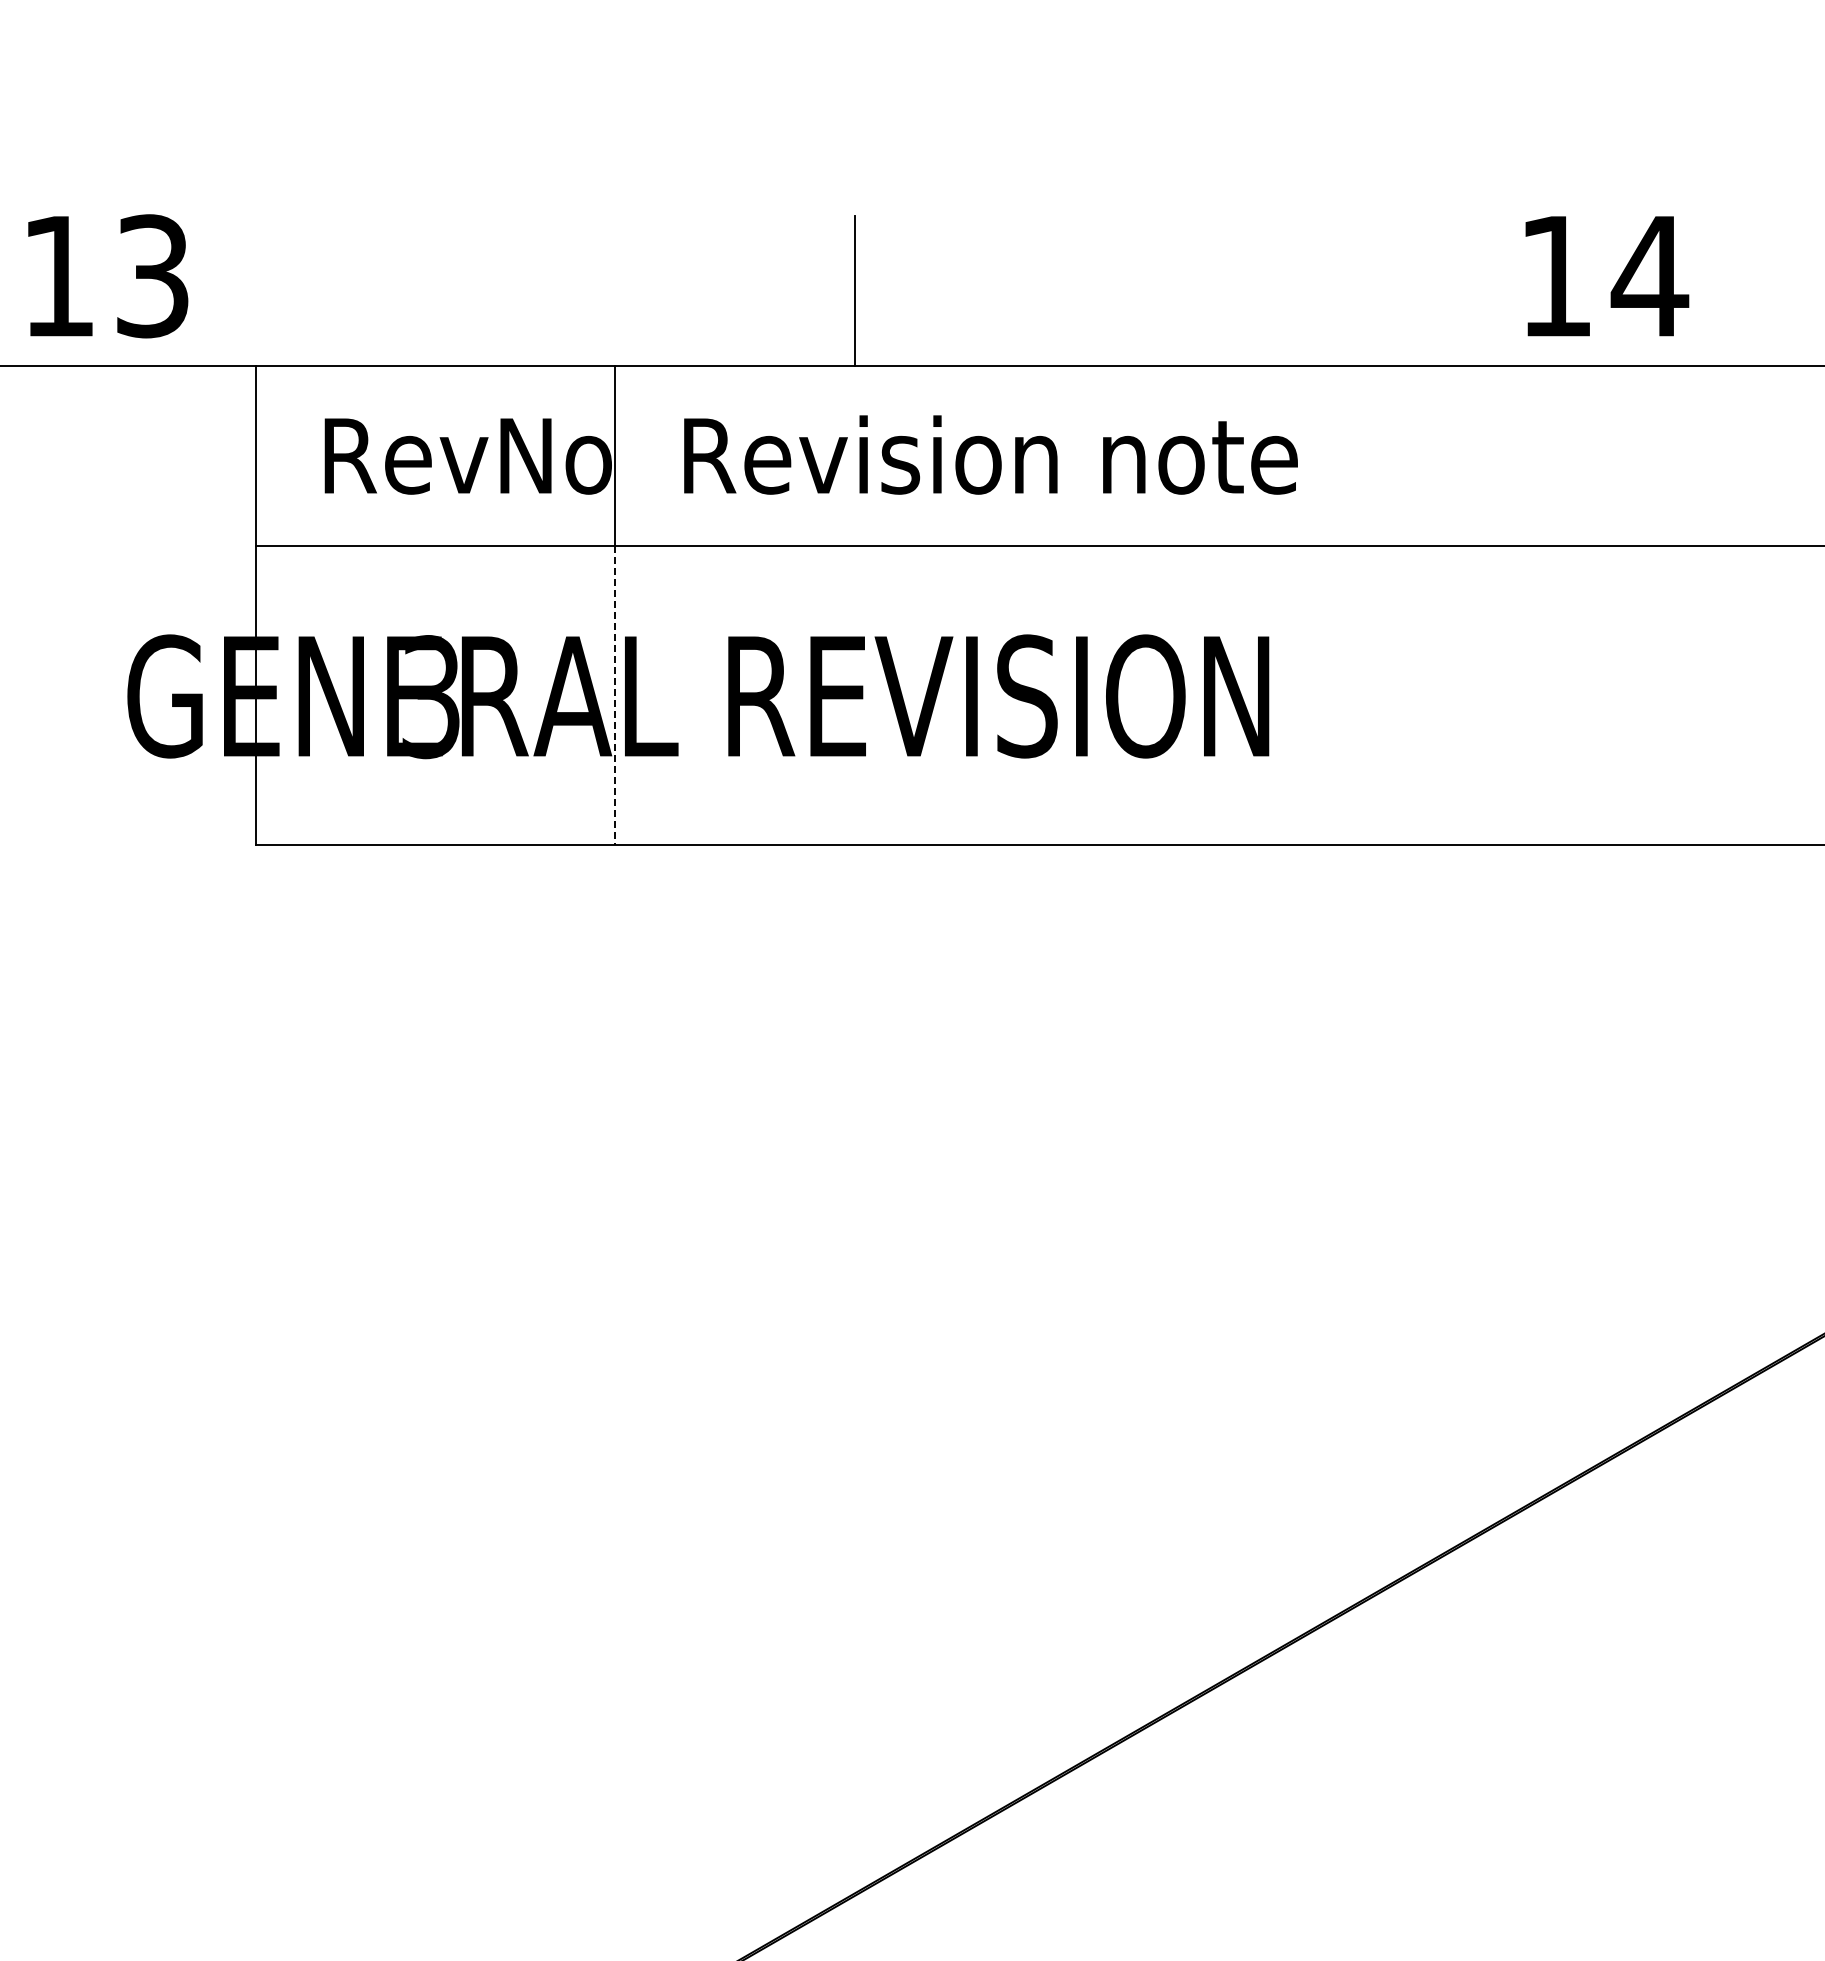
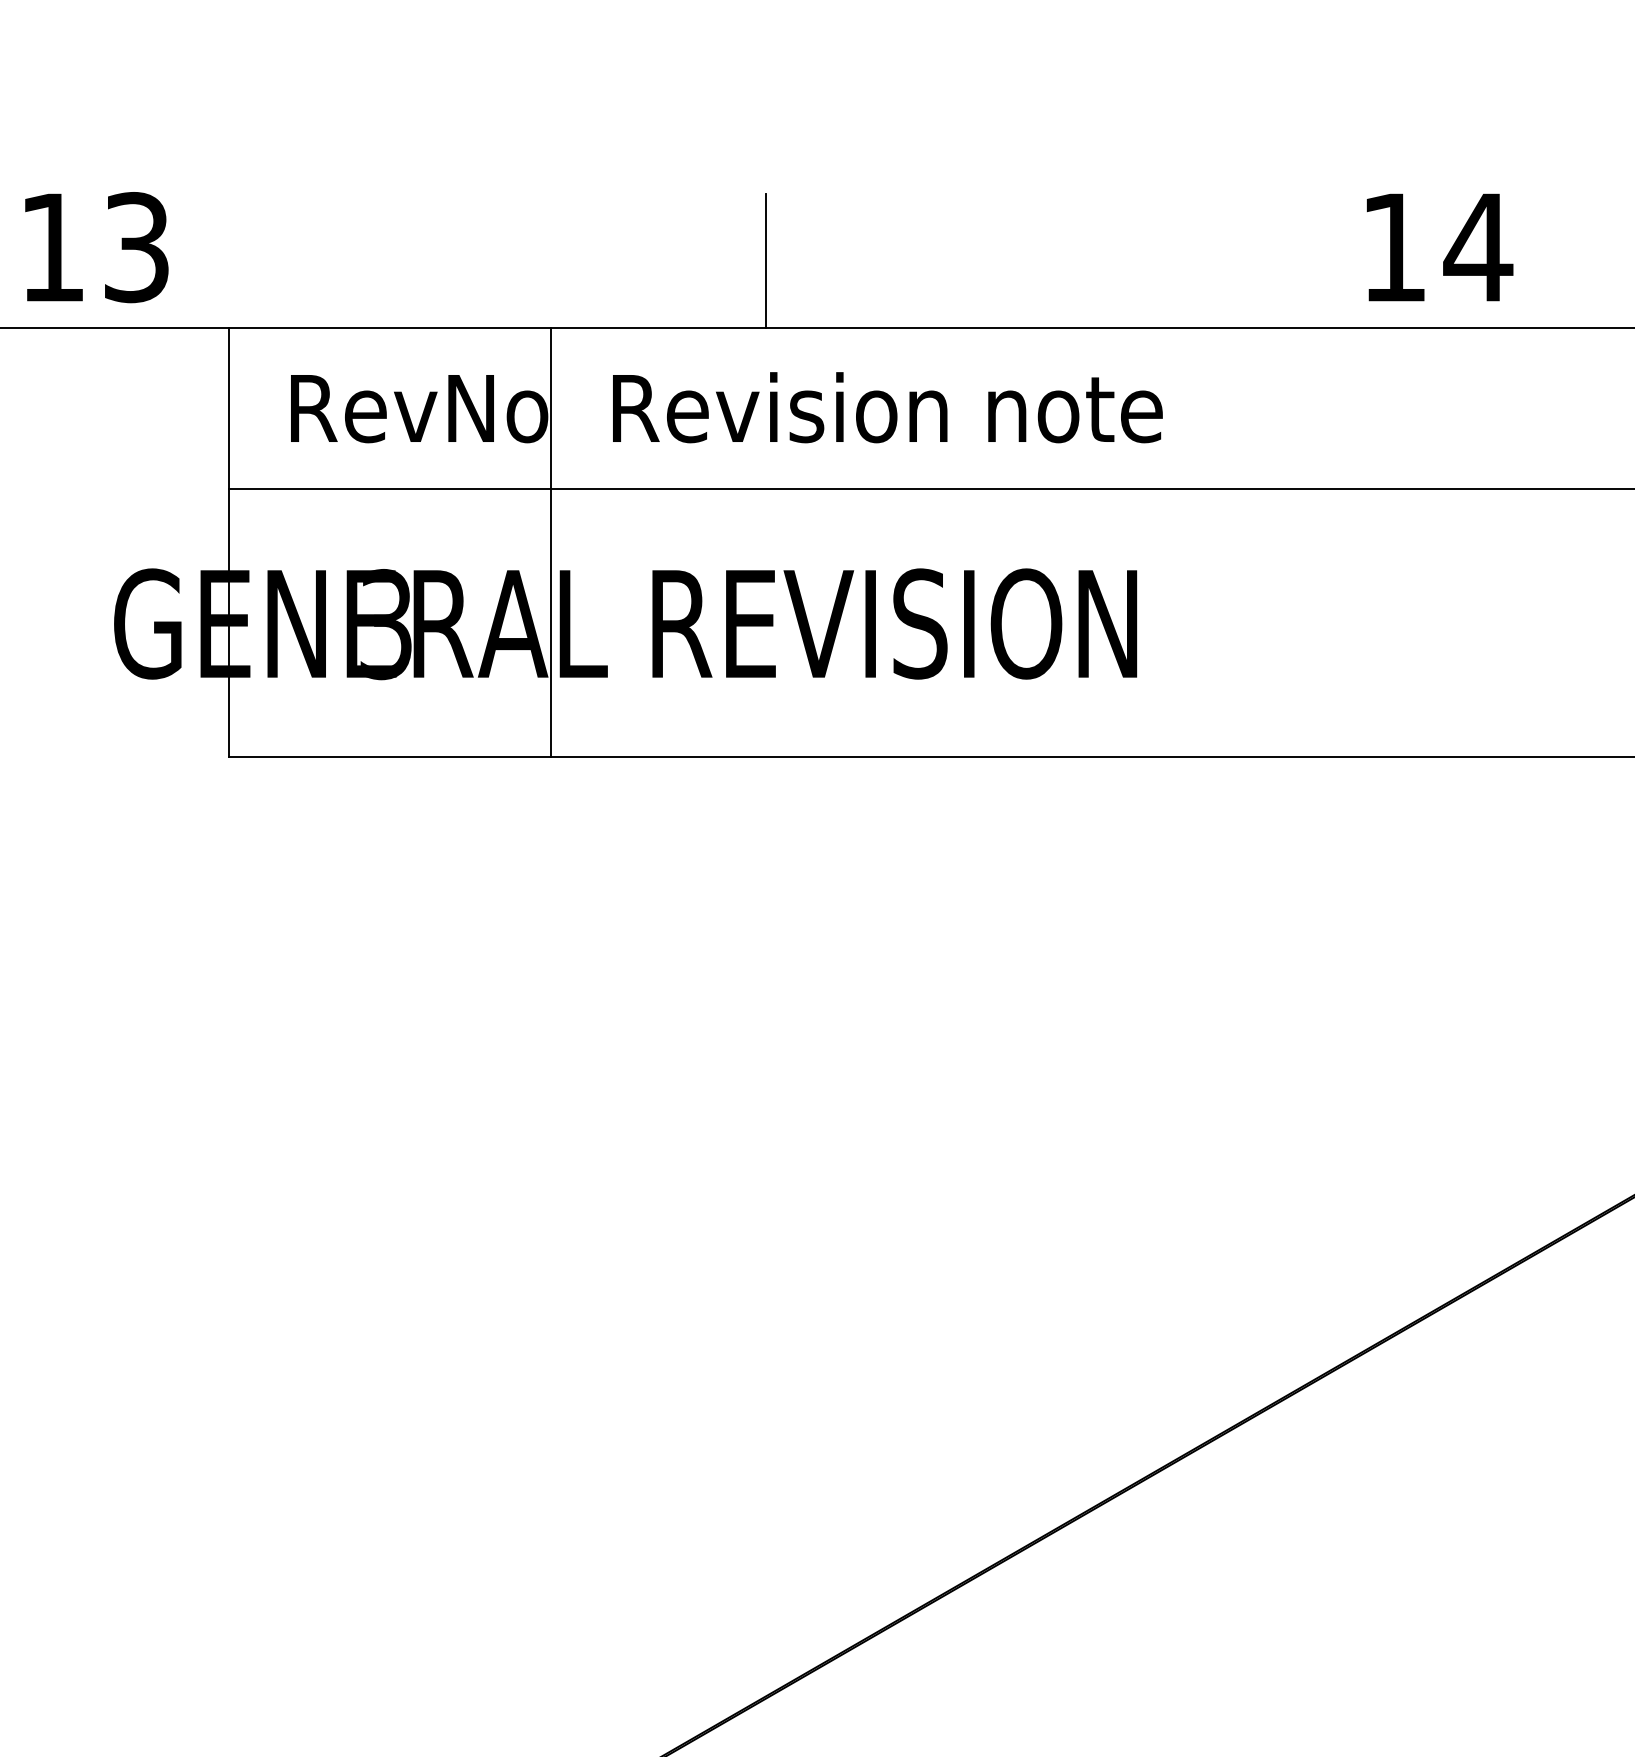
line: (615, 695) -> (551, 623), dashed -> solid

